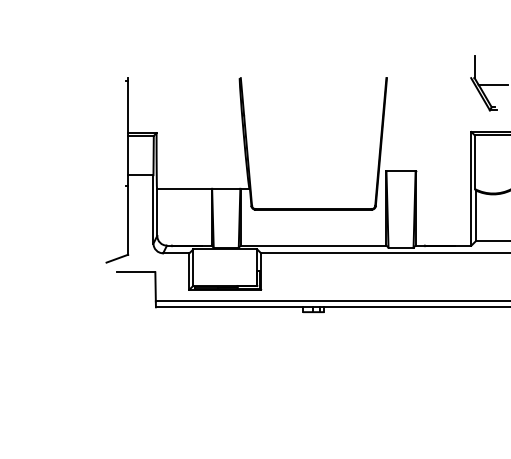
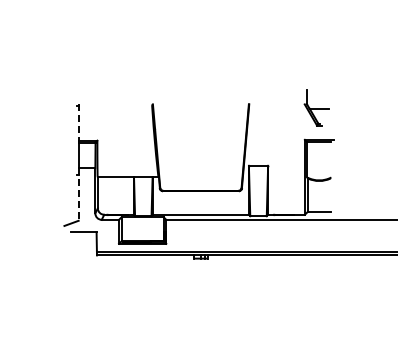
line: (127, 107) -> (78, 123), solid -> dashed
line: (127, 216) -> (78, 195), solid -> dashed

